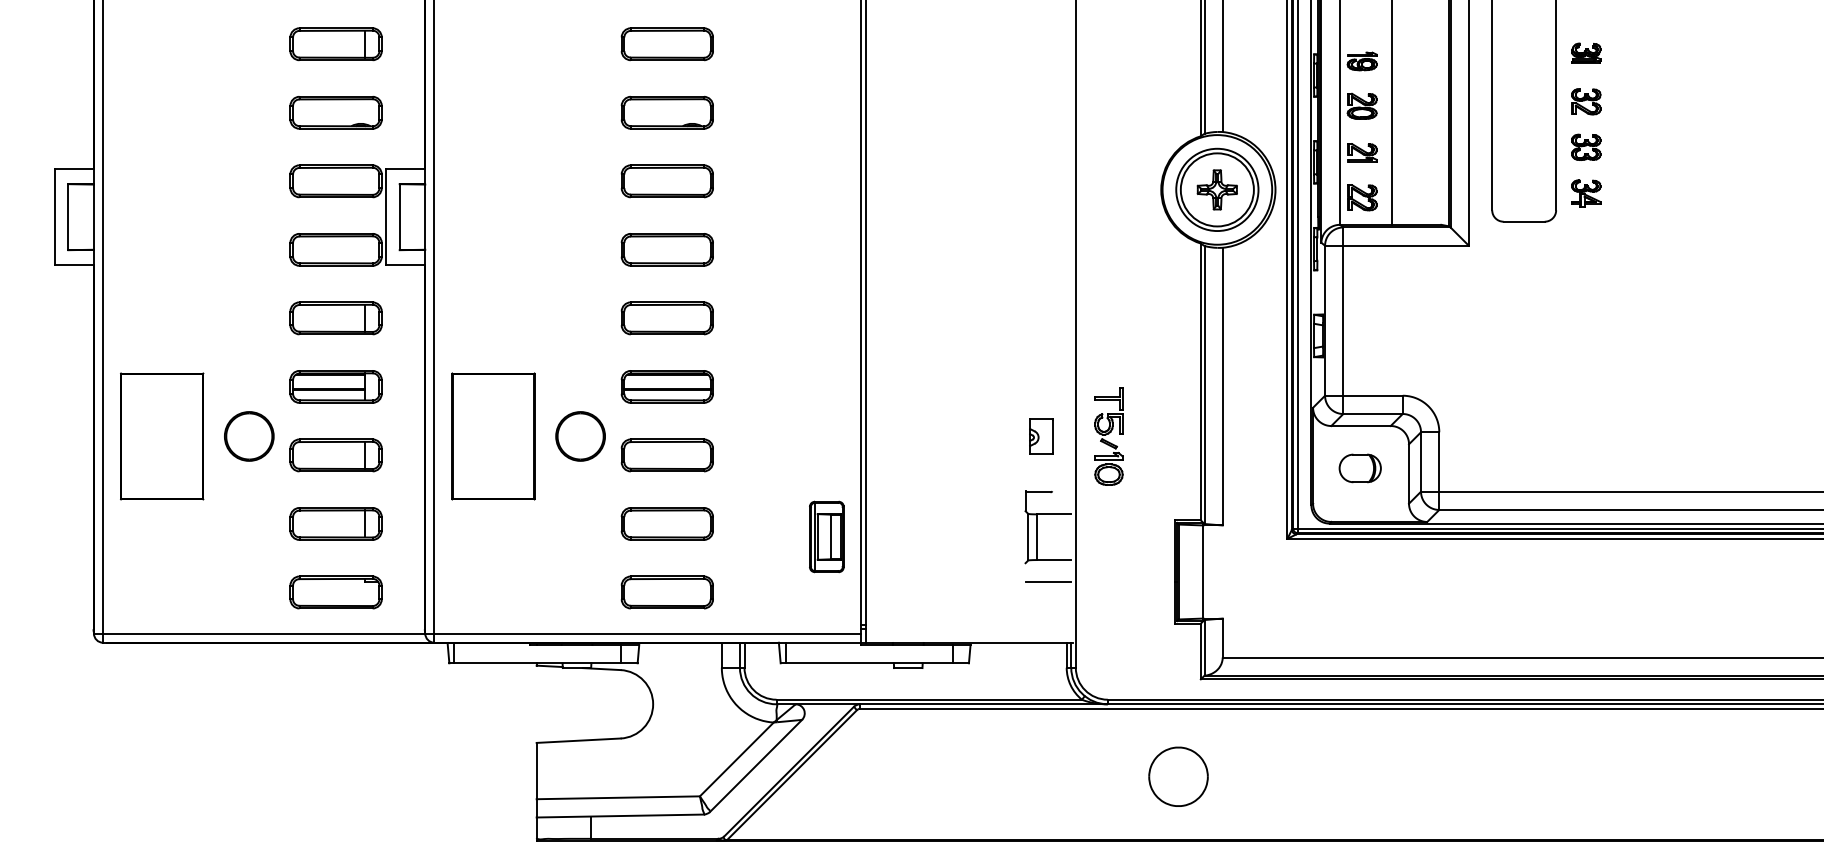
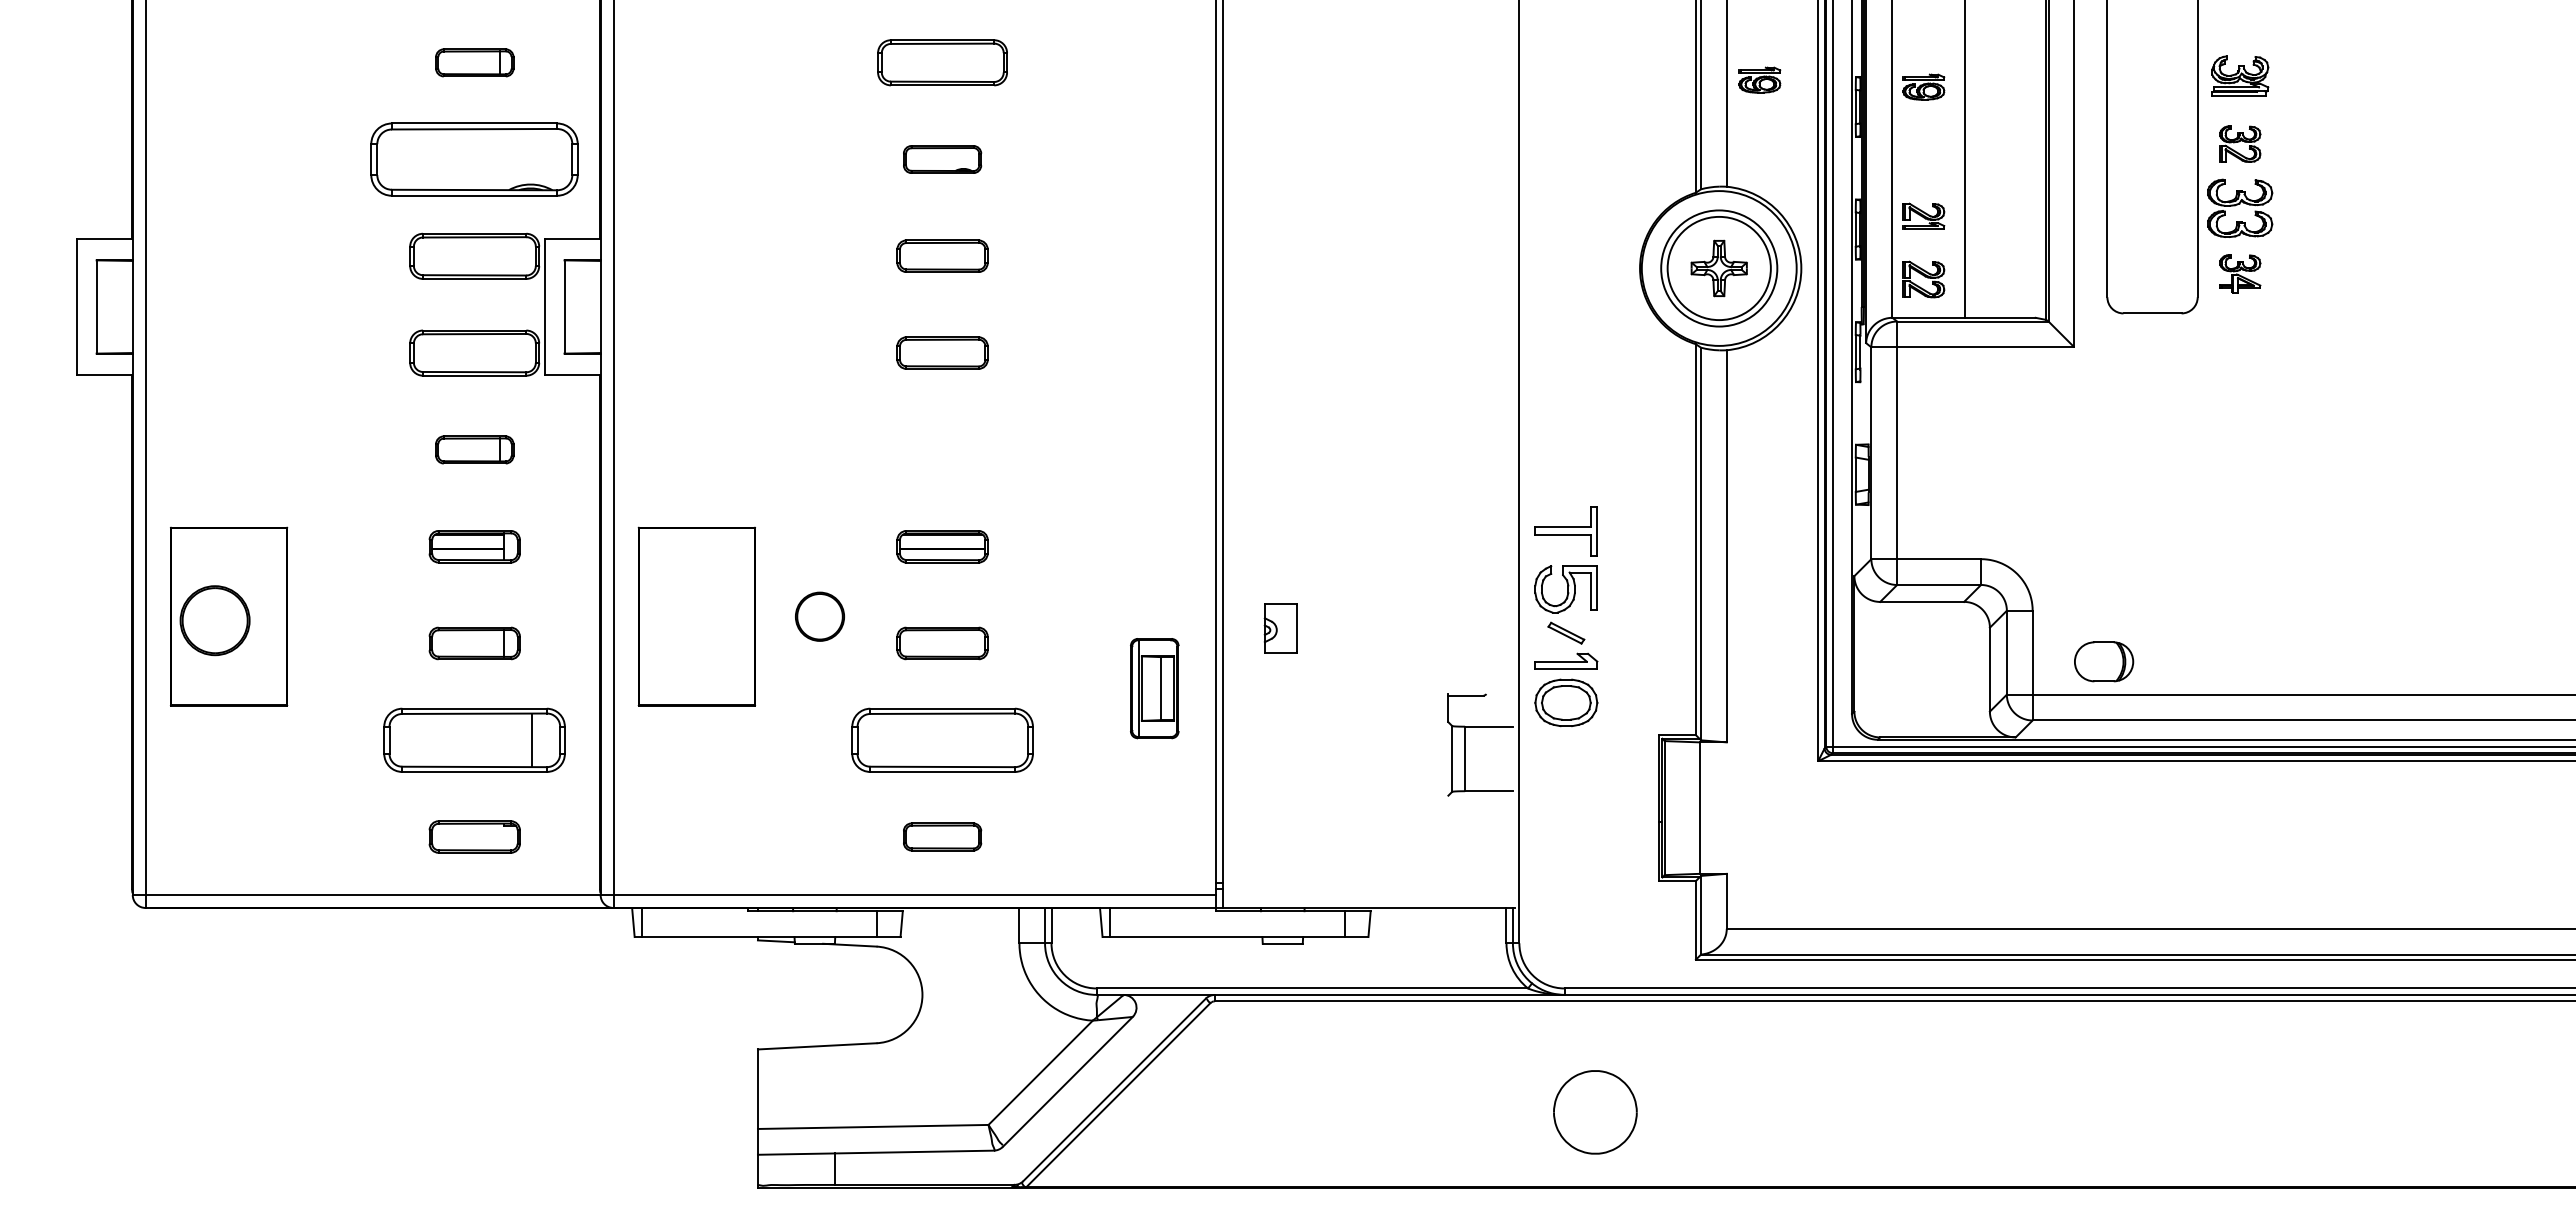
part: (335, 44) -> (474, 62), size x0.6
part: (1586, 53) -> (2240, 75), size x1.4
part: (1245, 56) -> (1759, 79), added
part: (1361, 106) -> (1923, 150), removed
part: (335, 112) -> (474, 159), size x1.6
part: (667, 112) -> (942, 159), size x0.6
part: (1586, 147) -> (2240, 208), size x1.6
part: (667, 180) -> (942, 255), size x0.7
part: (667, 249) -> (942, 352), size x0.7
part: (335, 318) -> (474, 449), size x0.6
part: (667, 318) -> (942, 449), removed
part: (335, 386) -> (474, 546), size x0.7
part: (667, 386) -> (942, 546), size x0.7
part: (248, 436) -> (214, 620), moved
part: (580, 436) -> (819, 616), size x0.7
part: (1041, 436) -> (1280, 628), moved
part: (1108, 436) -> (1565, 616), size x1.6
part: (335, 455) -> (474, 643), size x0.7
part: (667, 455) -> (942, 643), size x0.7
part: (1360, 468) -> (2104, 661), moved
part: (335, 523) -> (474, 739), size x1.4
part: (667, 523) -> (942, 739), size x1.4
part: (826, 536) -> (1154, 688), moved
line: (1048, 581) -> (1480, 821), removed
part: (335, 592) -> (474, 836), size x0.7
part: (667, 592) -> (942, 836), size x0.6
part: (1178, 776) -> (1595, 1112), moved

